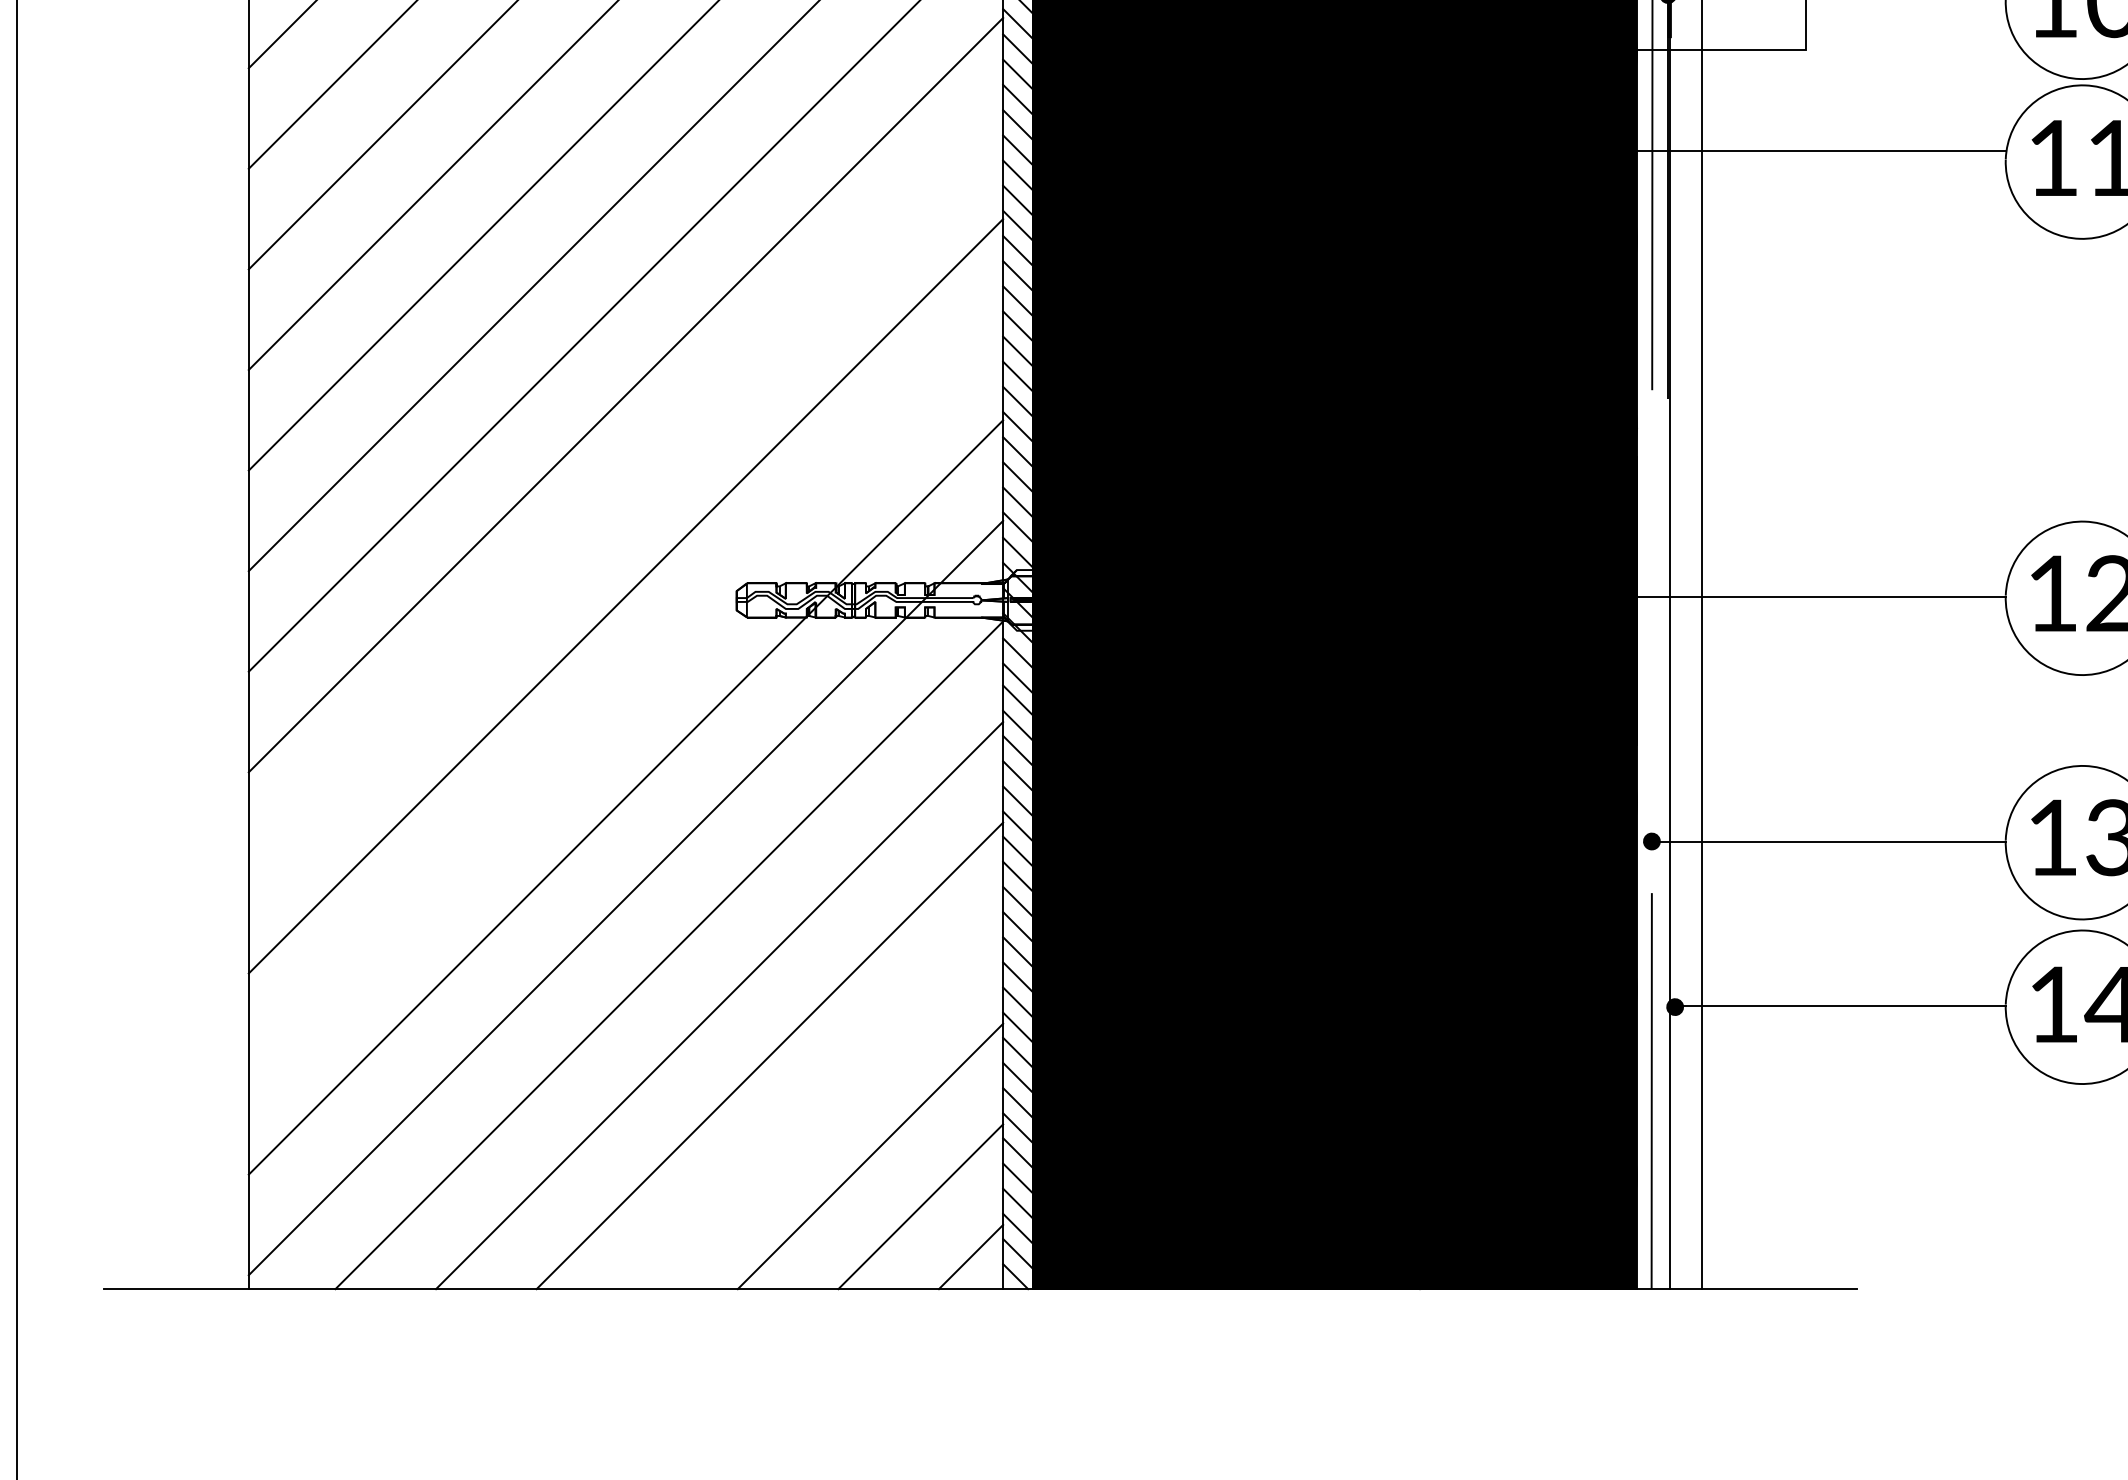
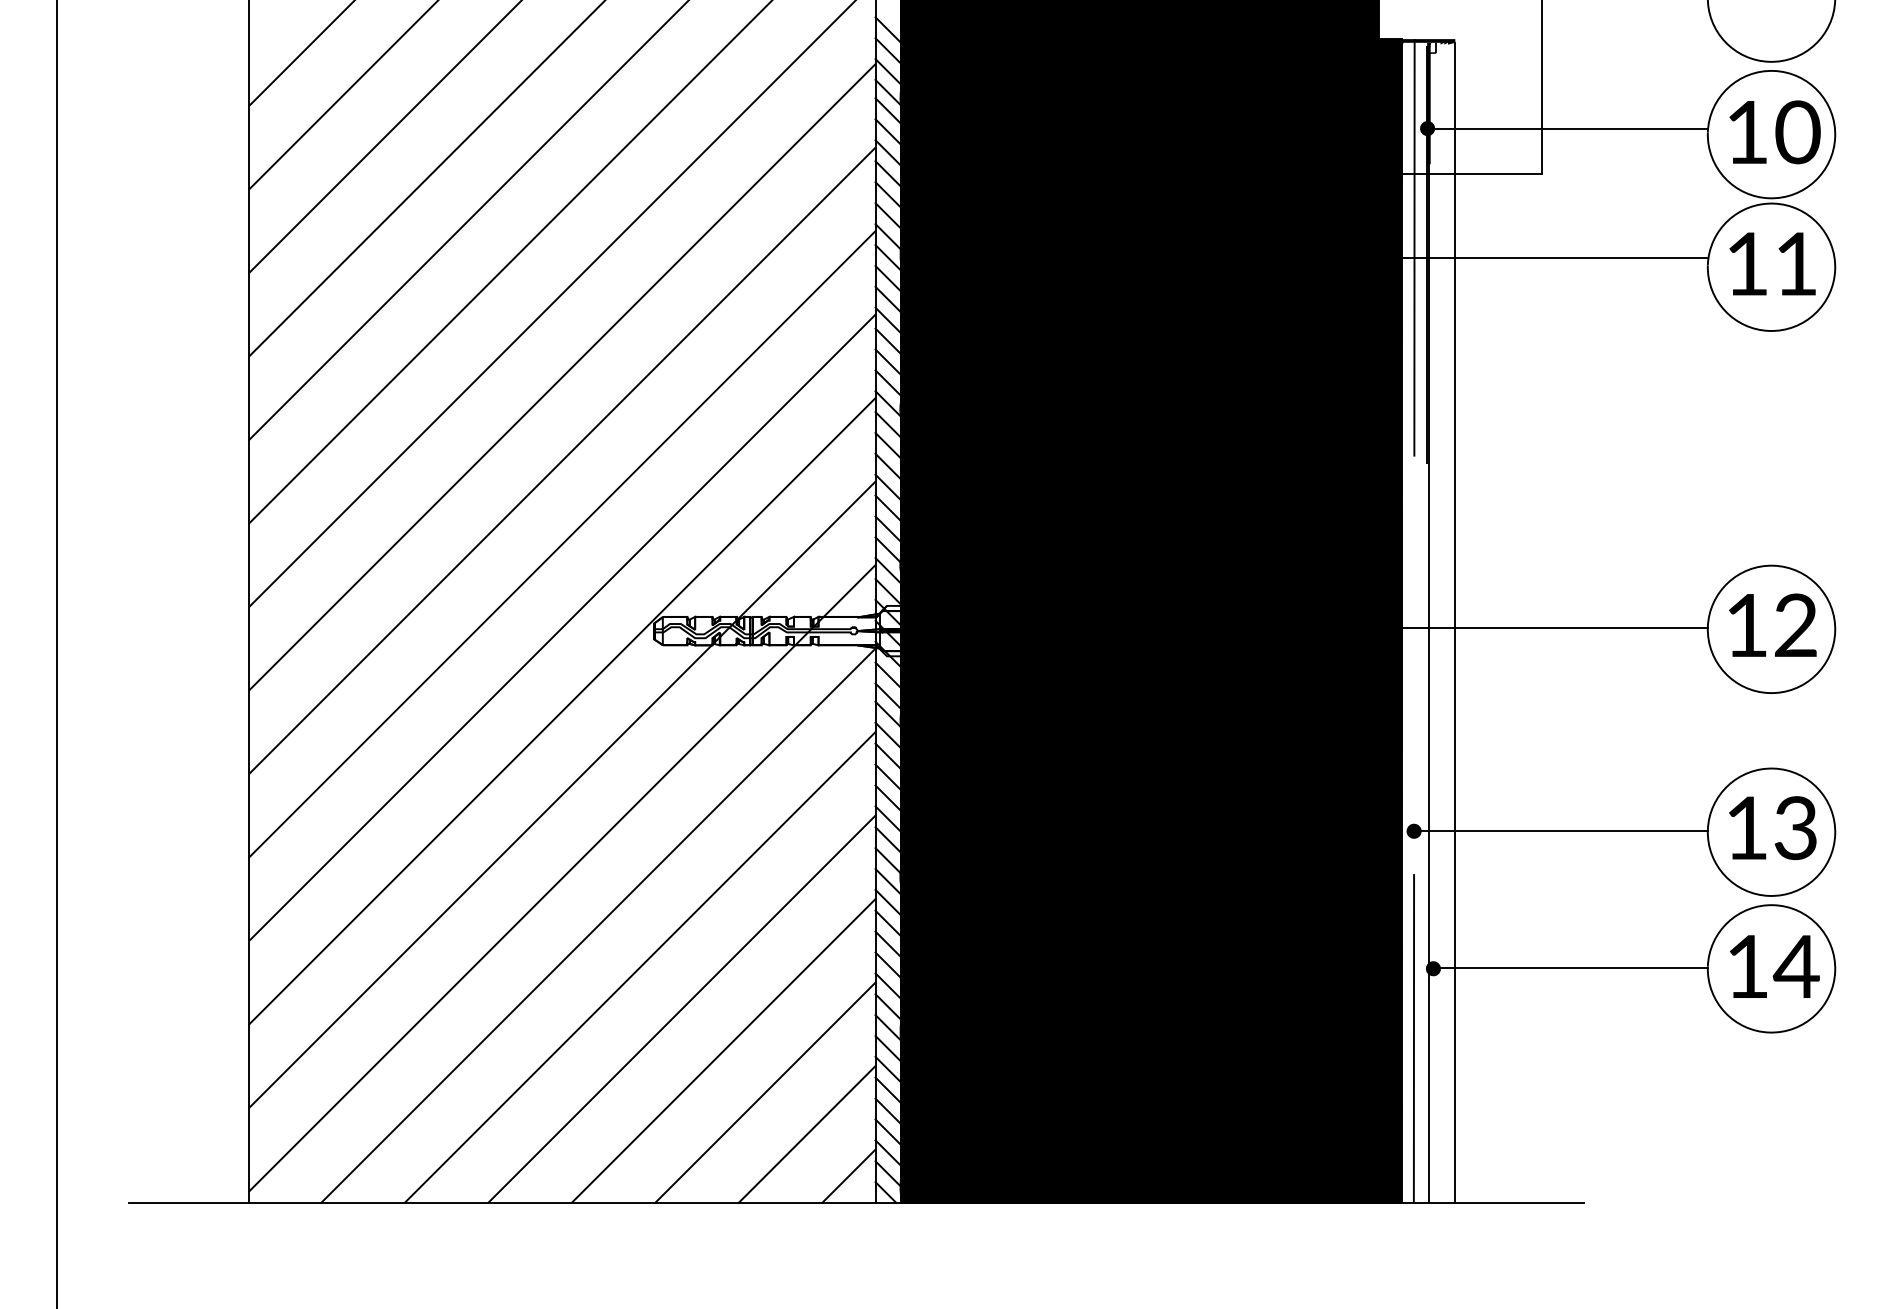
line: (626, 496) -> (562, 544), added
line: (626, 697) -> (562, 711), added
line: (820, 1105) -> (723, 1050), added

